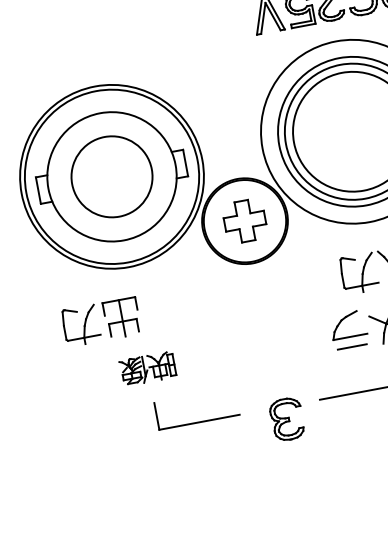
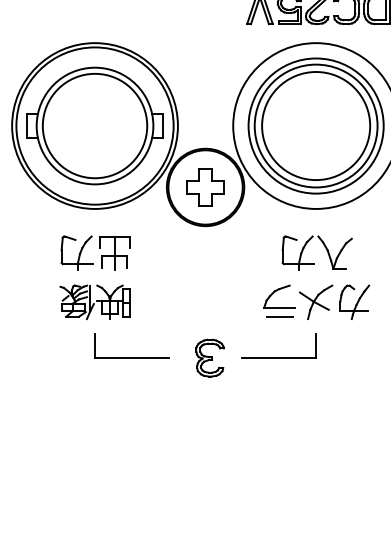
circle: (111, 176) -> (94, 125), size x1.43
part: (101, 321) -> (95, 252), moved
part: (147, 369) -> (94, 302), size x1.43
part: (286, 418) -> (209, 357), moved

